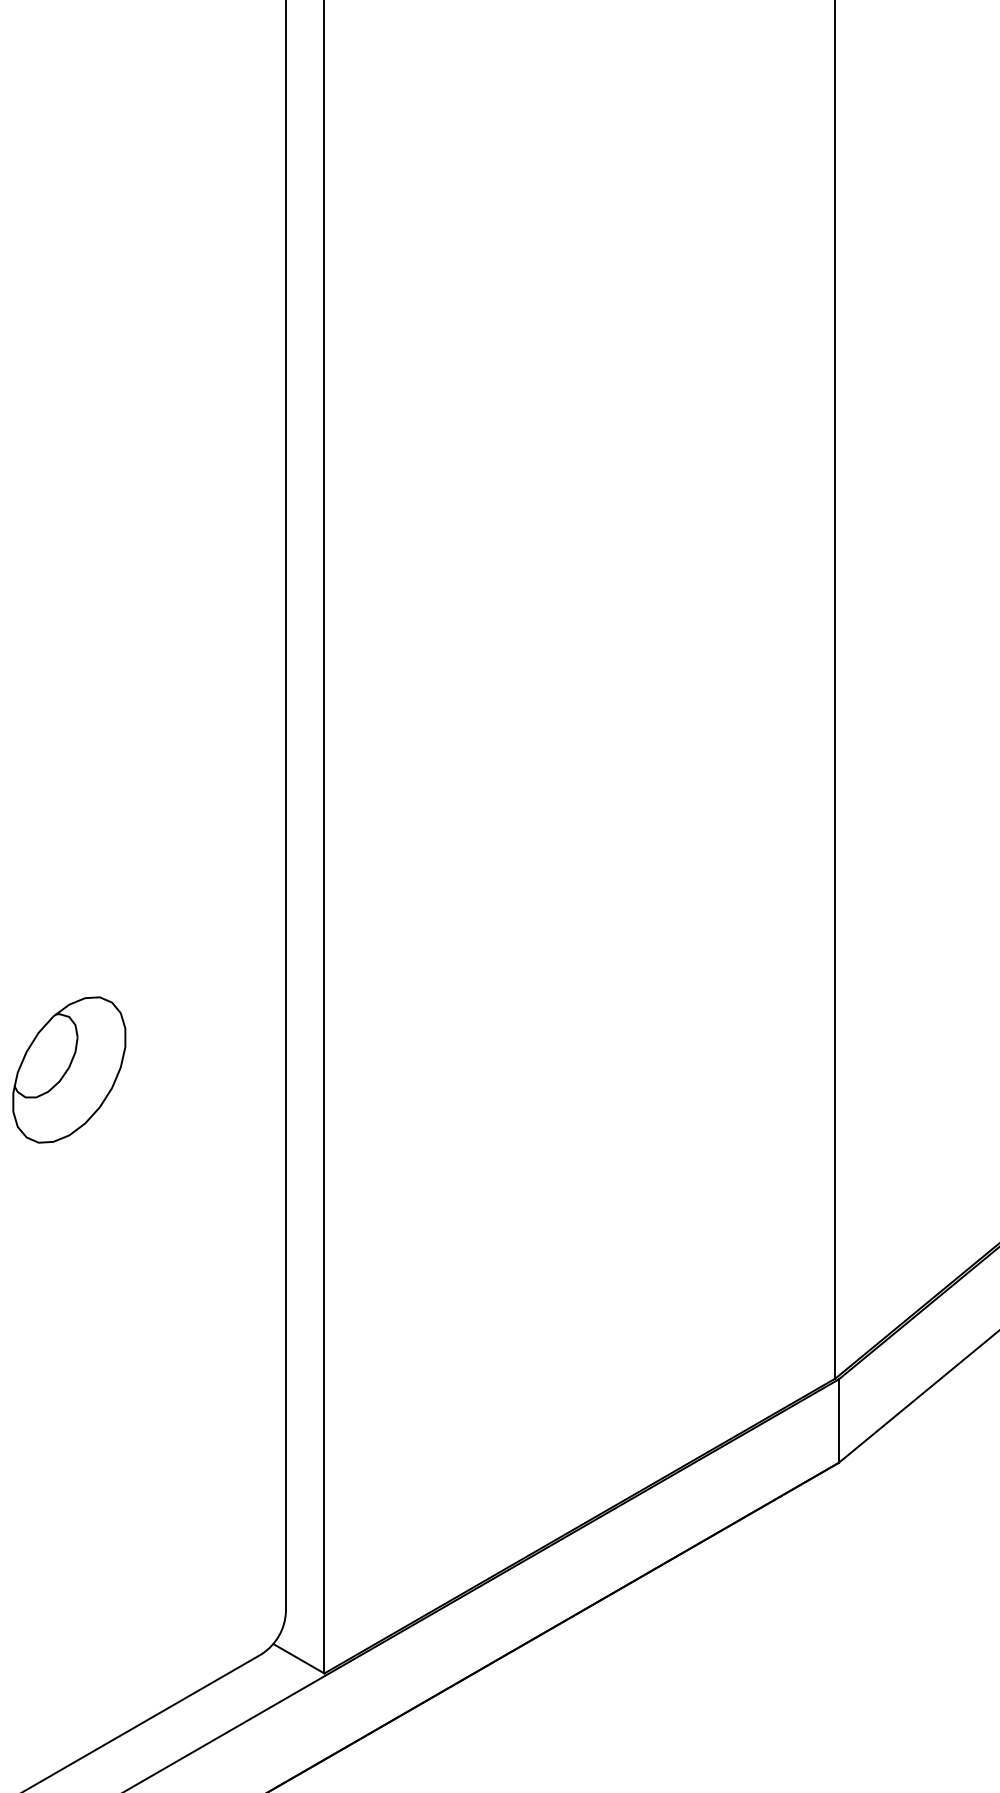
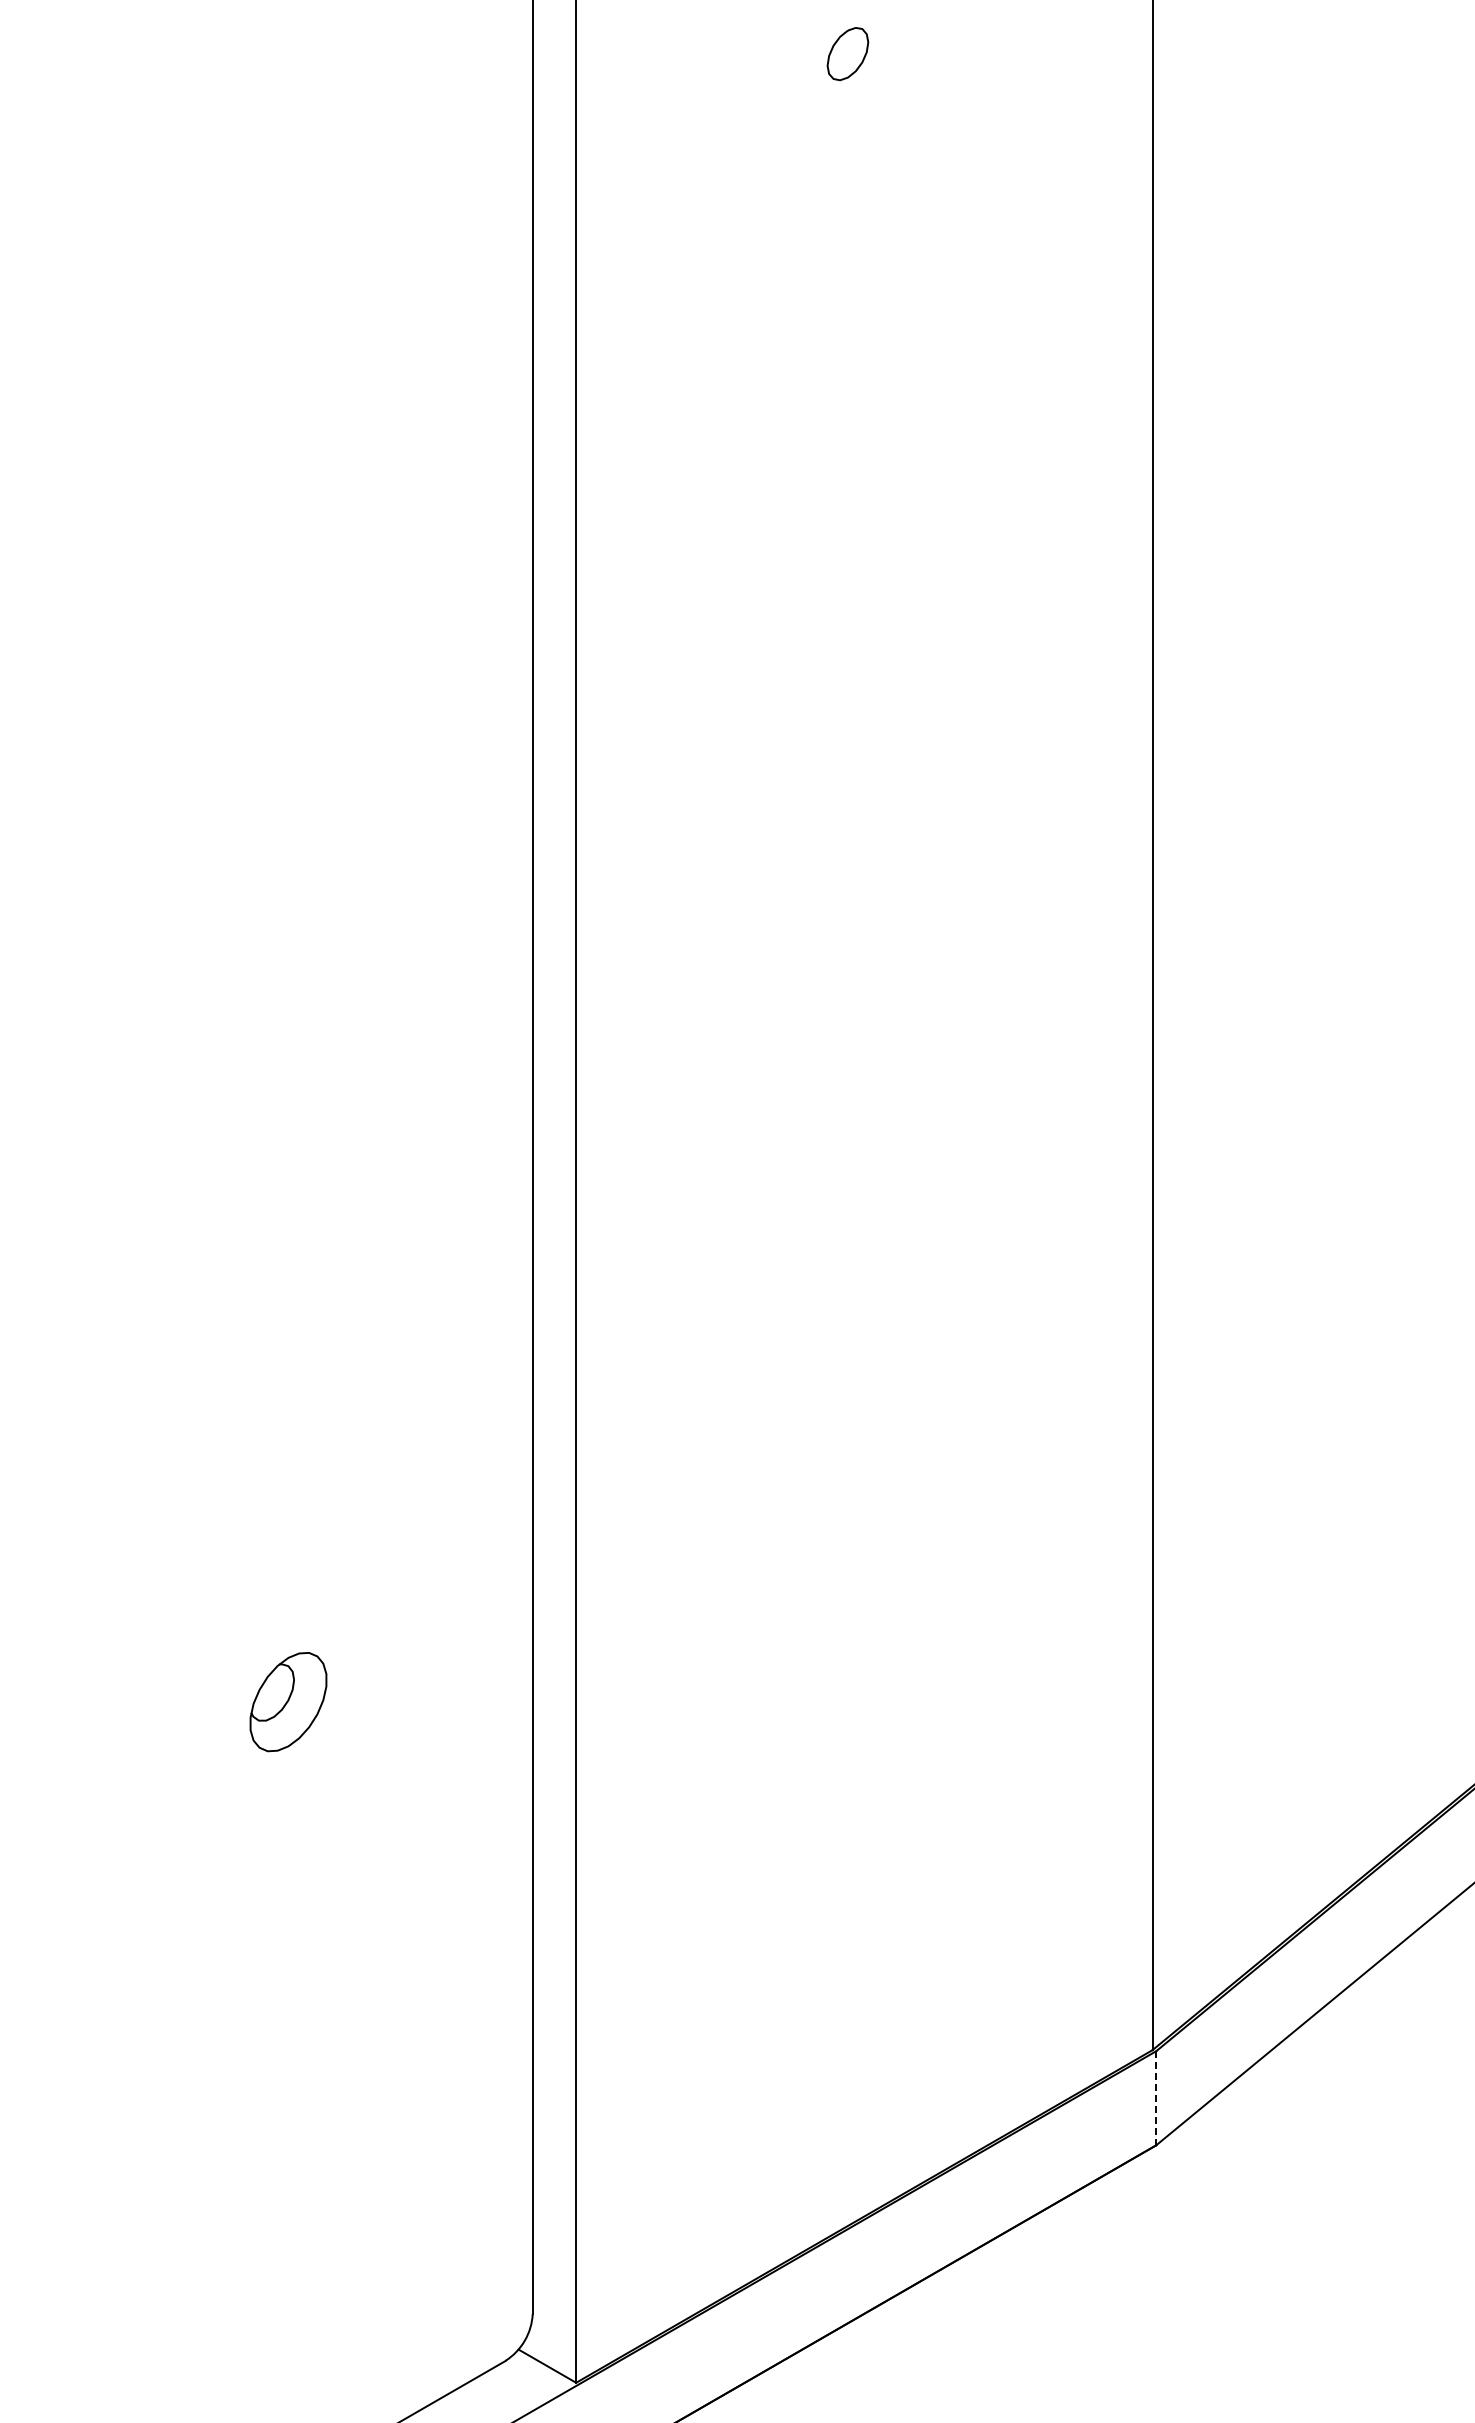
part: (69, 1069) -> (288, 1701), size x0.6
line: (838, 1421) -> (1156, 2098), solid -> dashed

